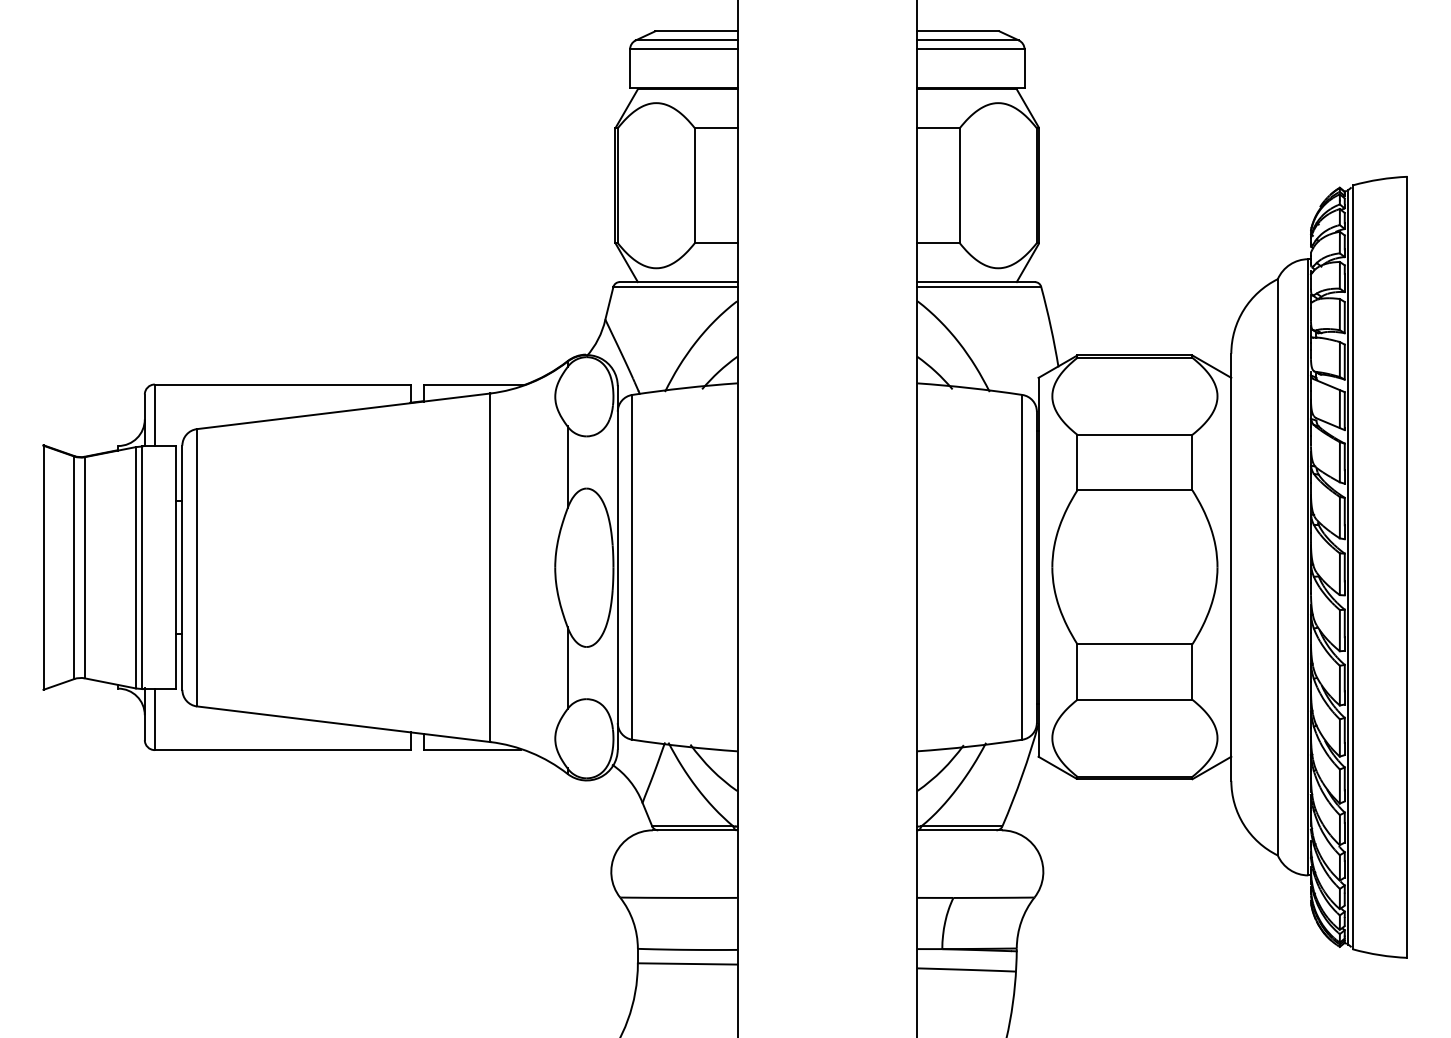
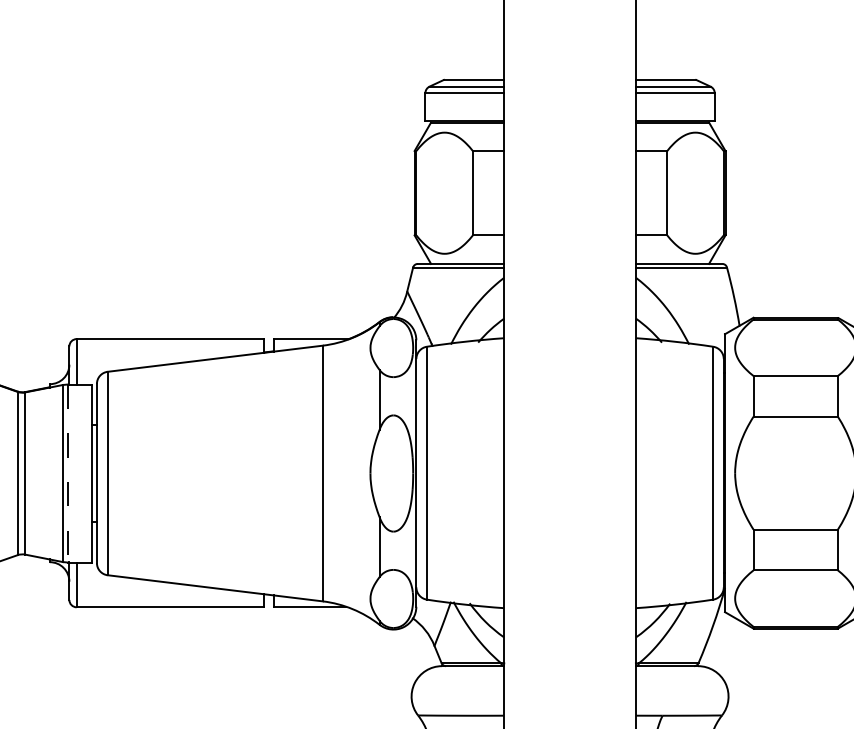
line: (142, 568) -> (67, 474), solid -> dashed

